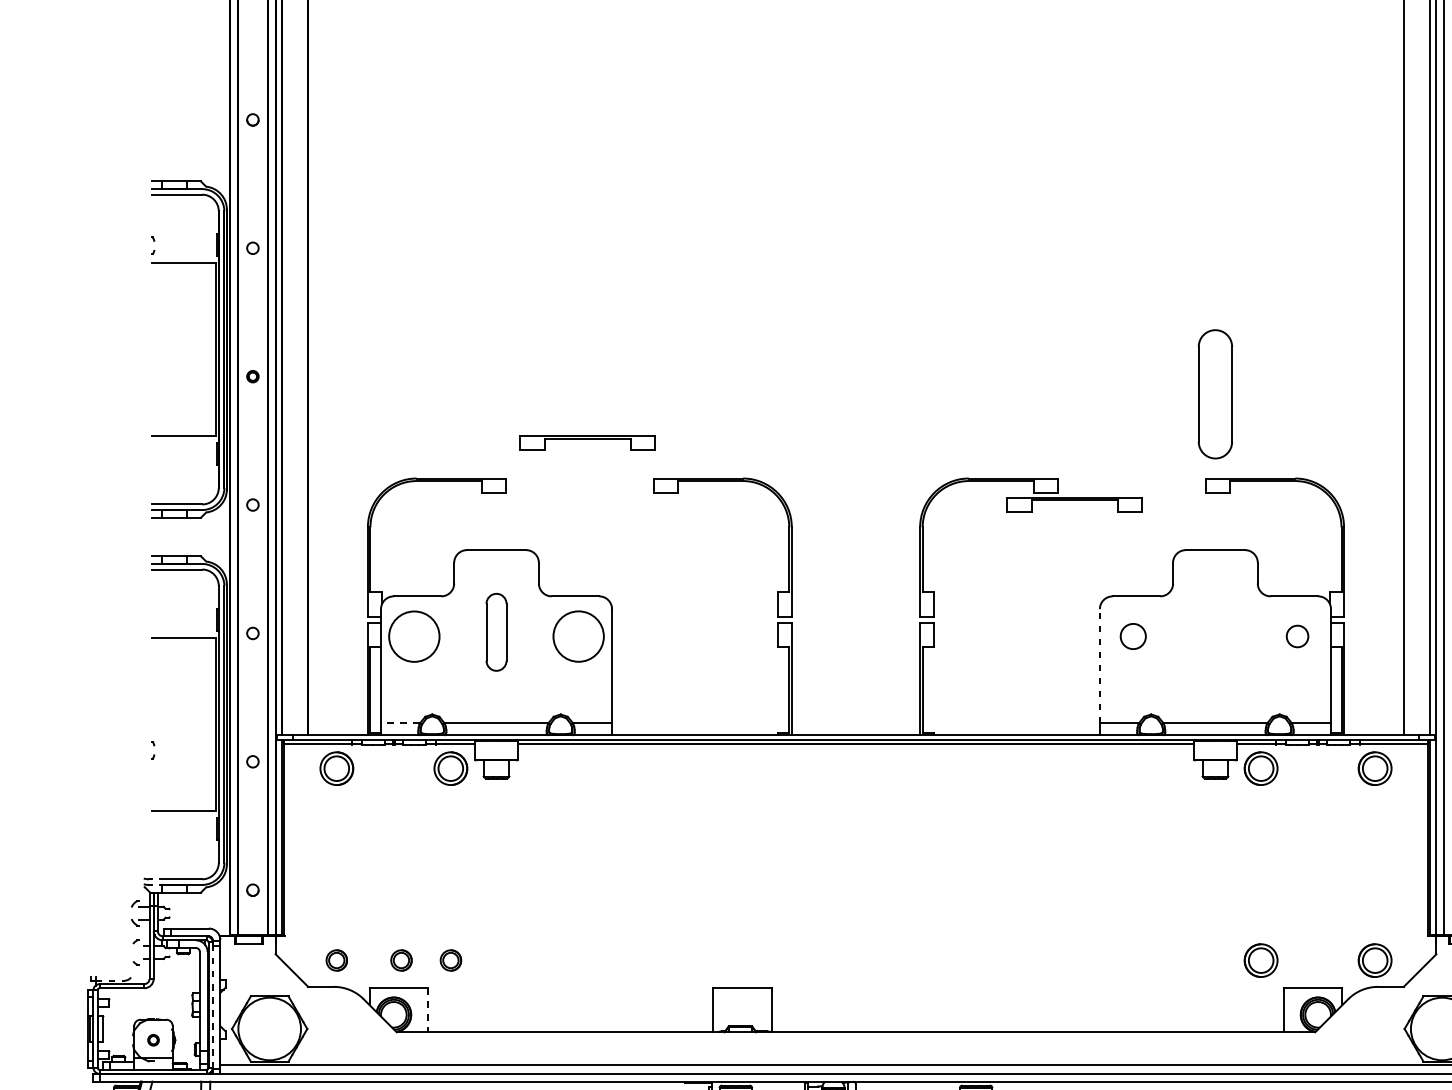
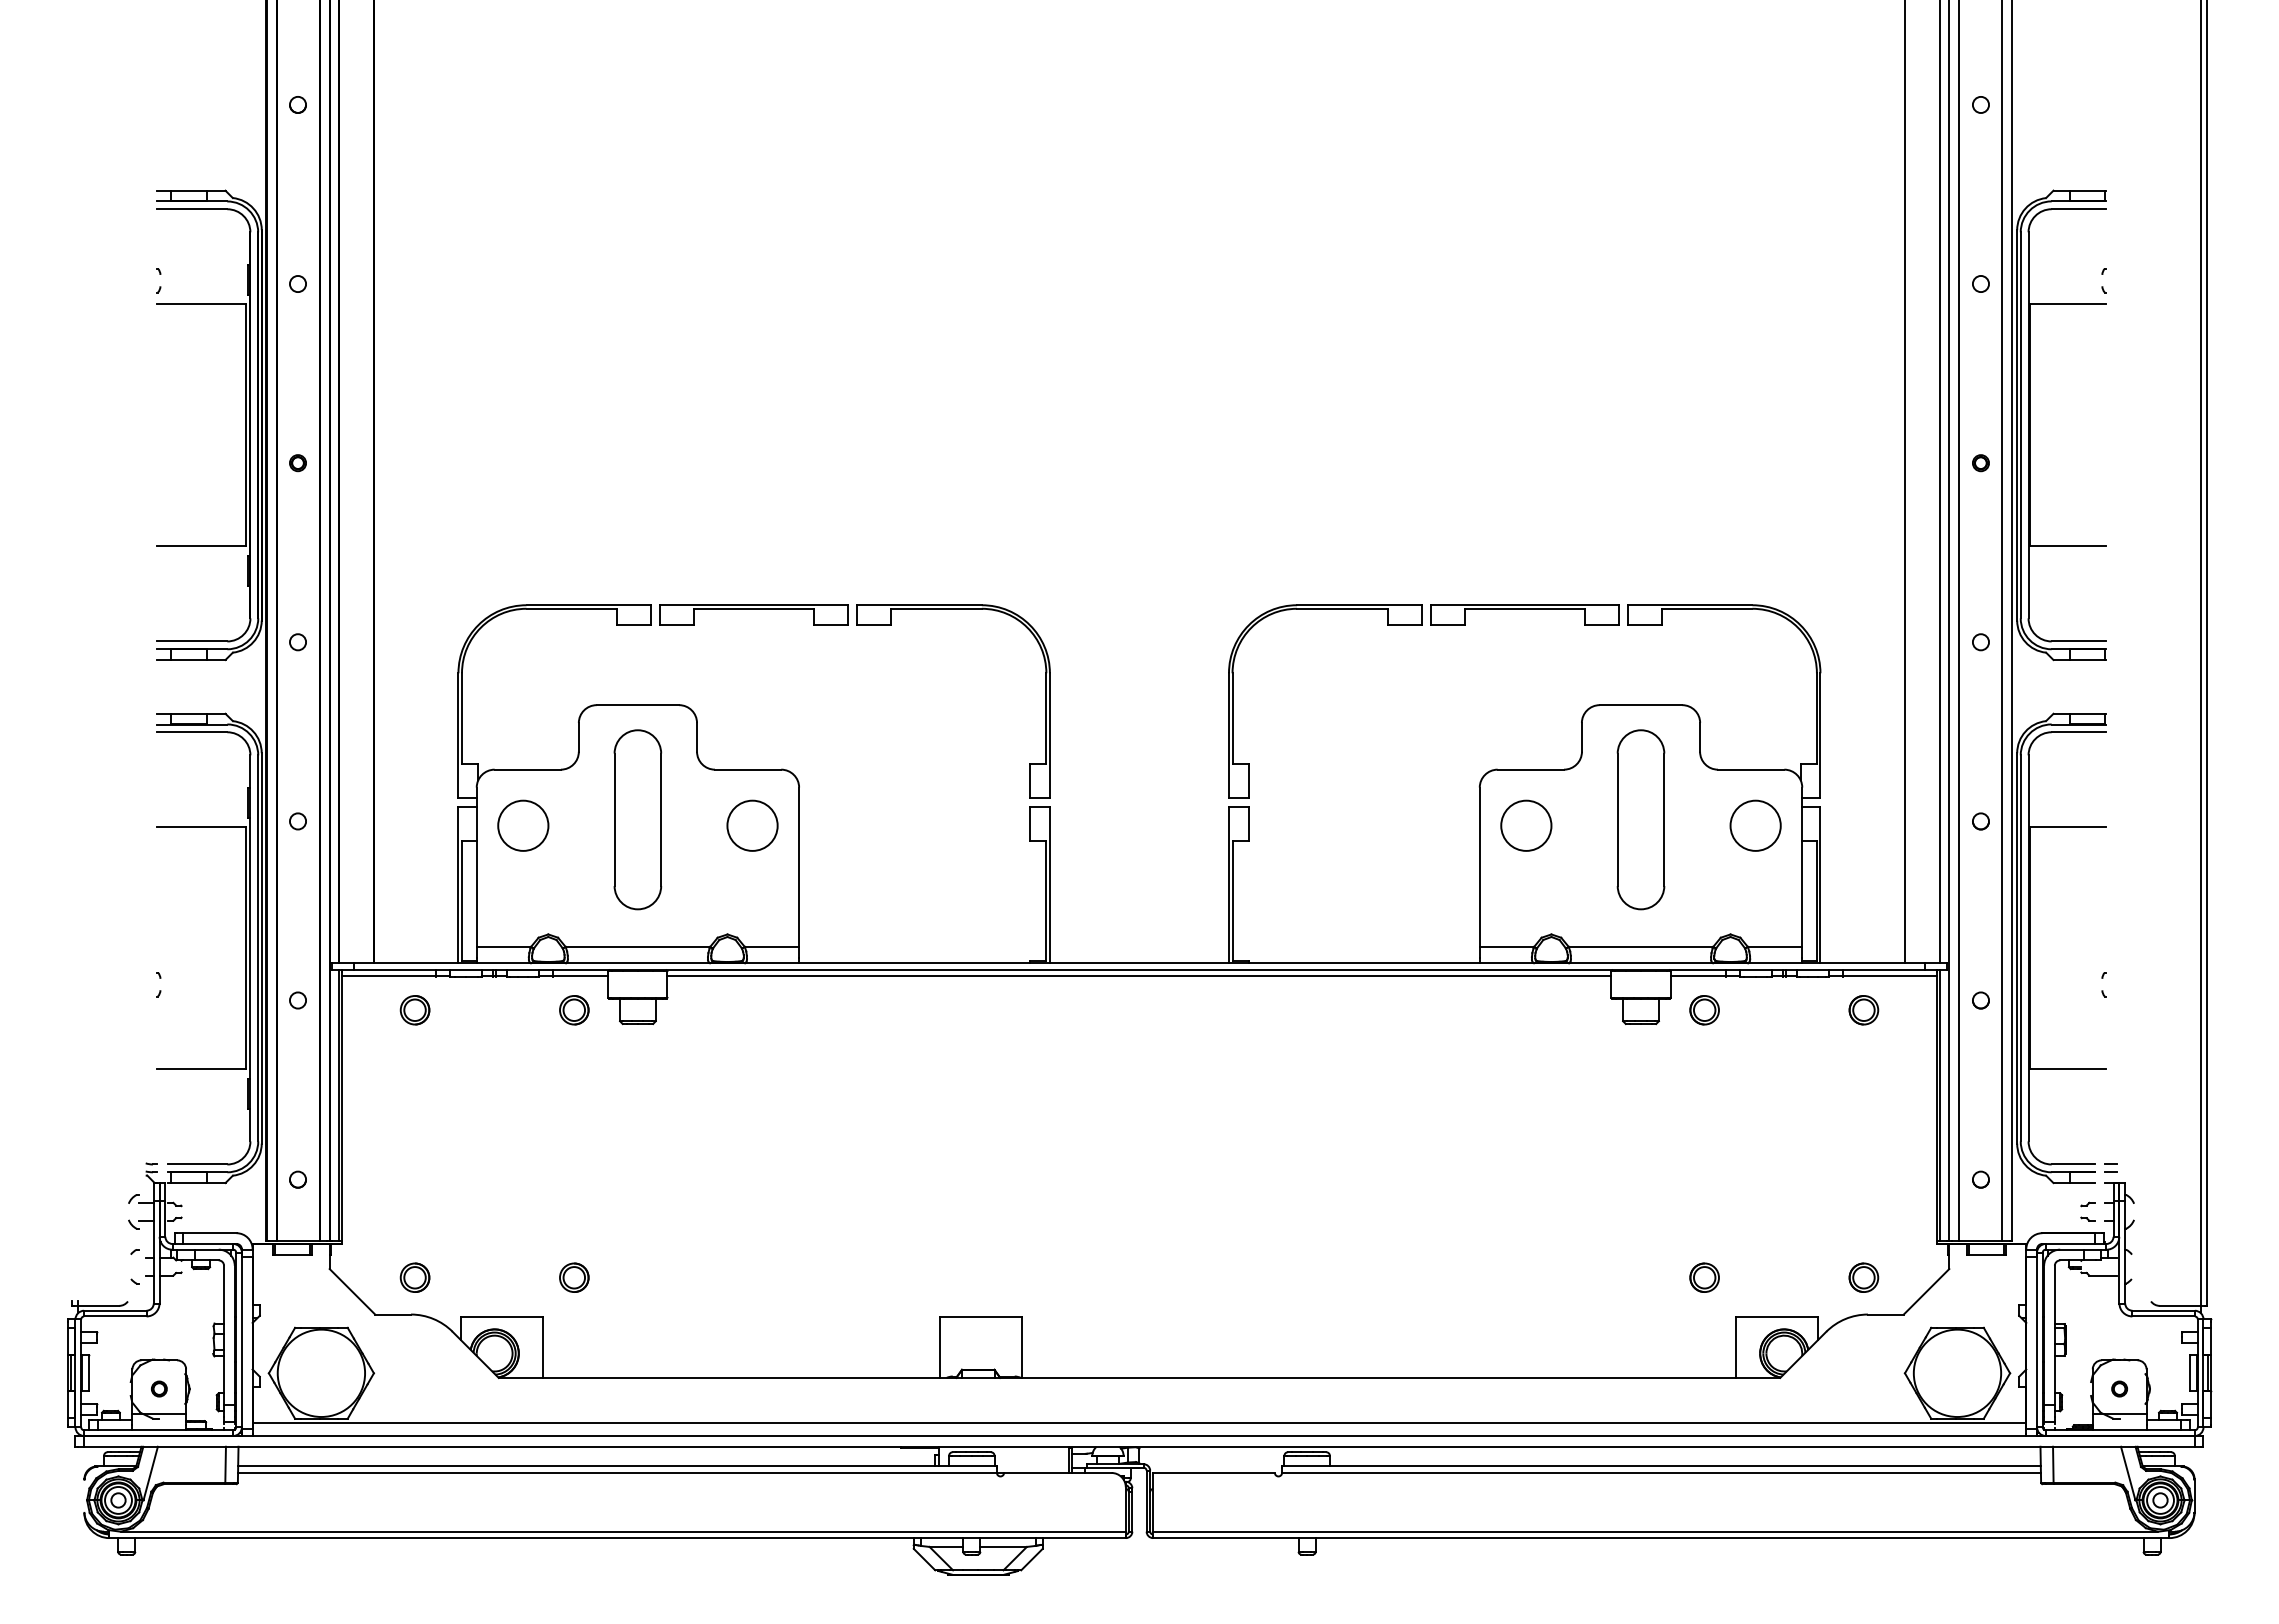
part: (1215, 394) -> (1640, 819), moved
part: (587, 442) -> (753, 614), moved
part: (1074, 504) -> (1524, 614), moved
part: (496, 632) -> (637, 819), size x1.67
circle: (414, 636) -> (523, 825), size x0.71
circle: (578, 636) -> (752, 825), size x0.71
circle: (1133, 636) -> (1526, 825), size x1.43
circle: (1297, 636) -> (1755, 825), size x1.67
line: (1099, 666) -> (1479, 867), dashed -> solid
line: (400, 723) -> (503, 947), dashed -> solid
part: (336, 768) -> (414, 1010), size x0.62
part: (451, 768) -> (574, 1010), size x0.62
part: (1260, 768) -> (1704, 1010), size x0.62
part: (1374, 768) -> (1863, 1010), size x0.62
part: (401, 960) -> (505, 1277), removed
part: (1260, 960) -> (1704, 1277), size x0.62
part: (1374, 960) -> (1863, 1277), size x0.62
line: (110, 980) -> (99, 1305), dashed -> solid
line: (212, 1007) -> (241, 1343), dashed -> solid
line: (428, 1010) -> (542, 1347), dashed -> solid

